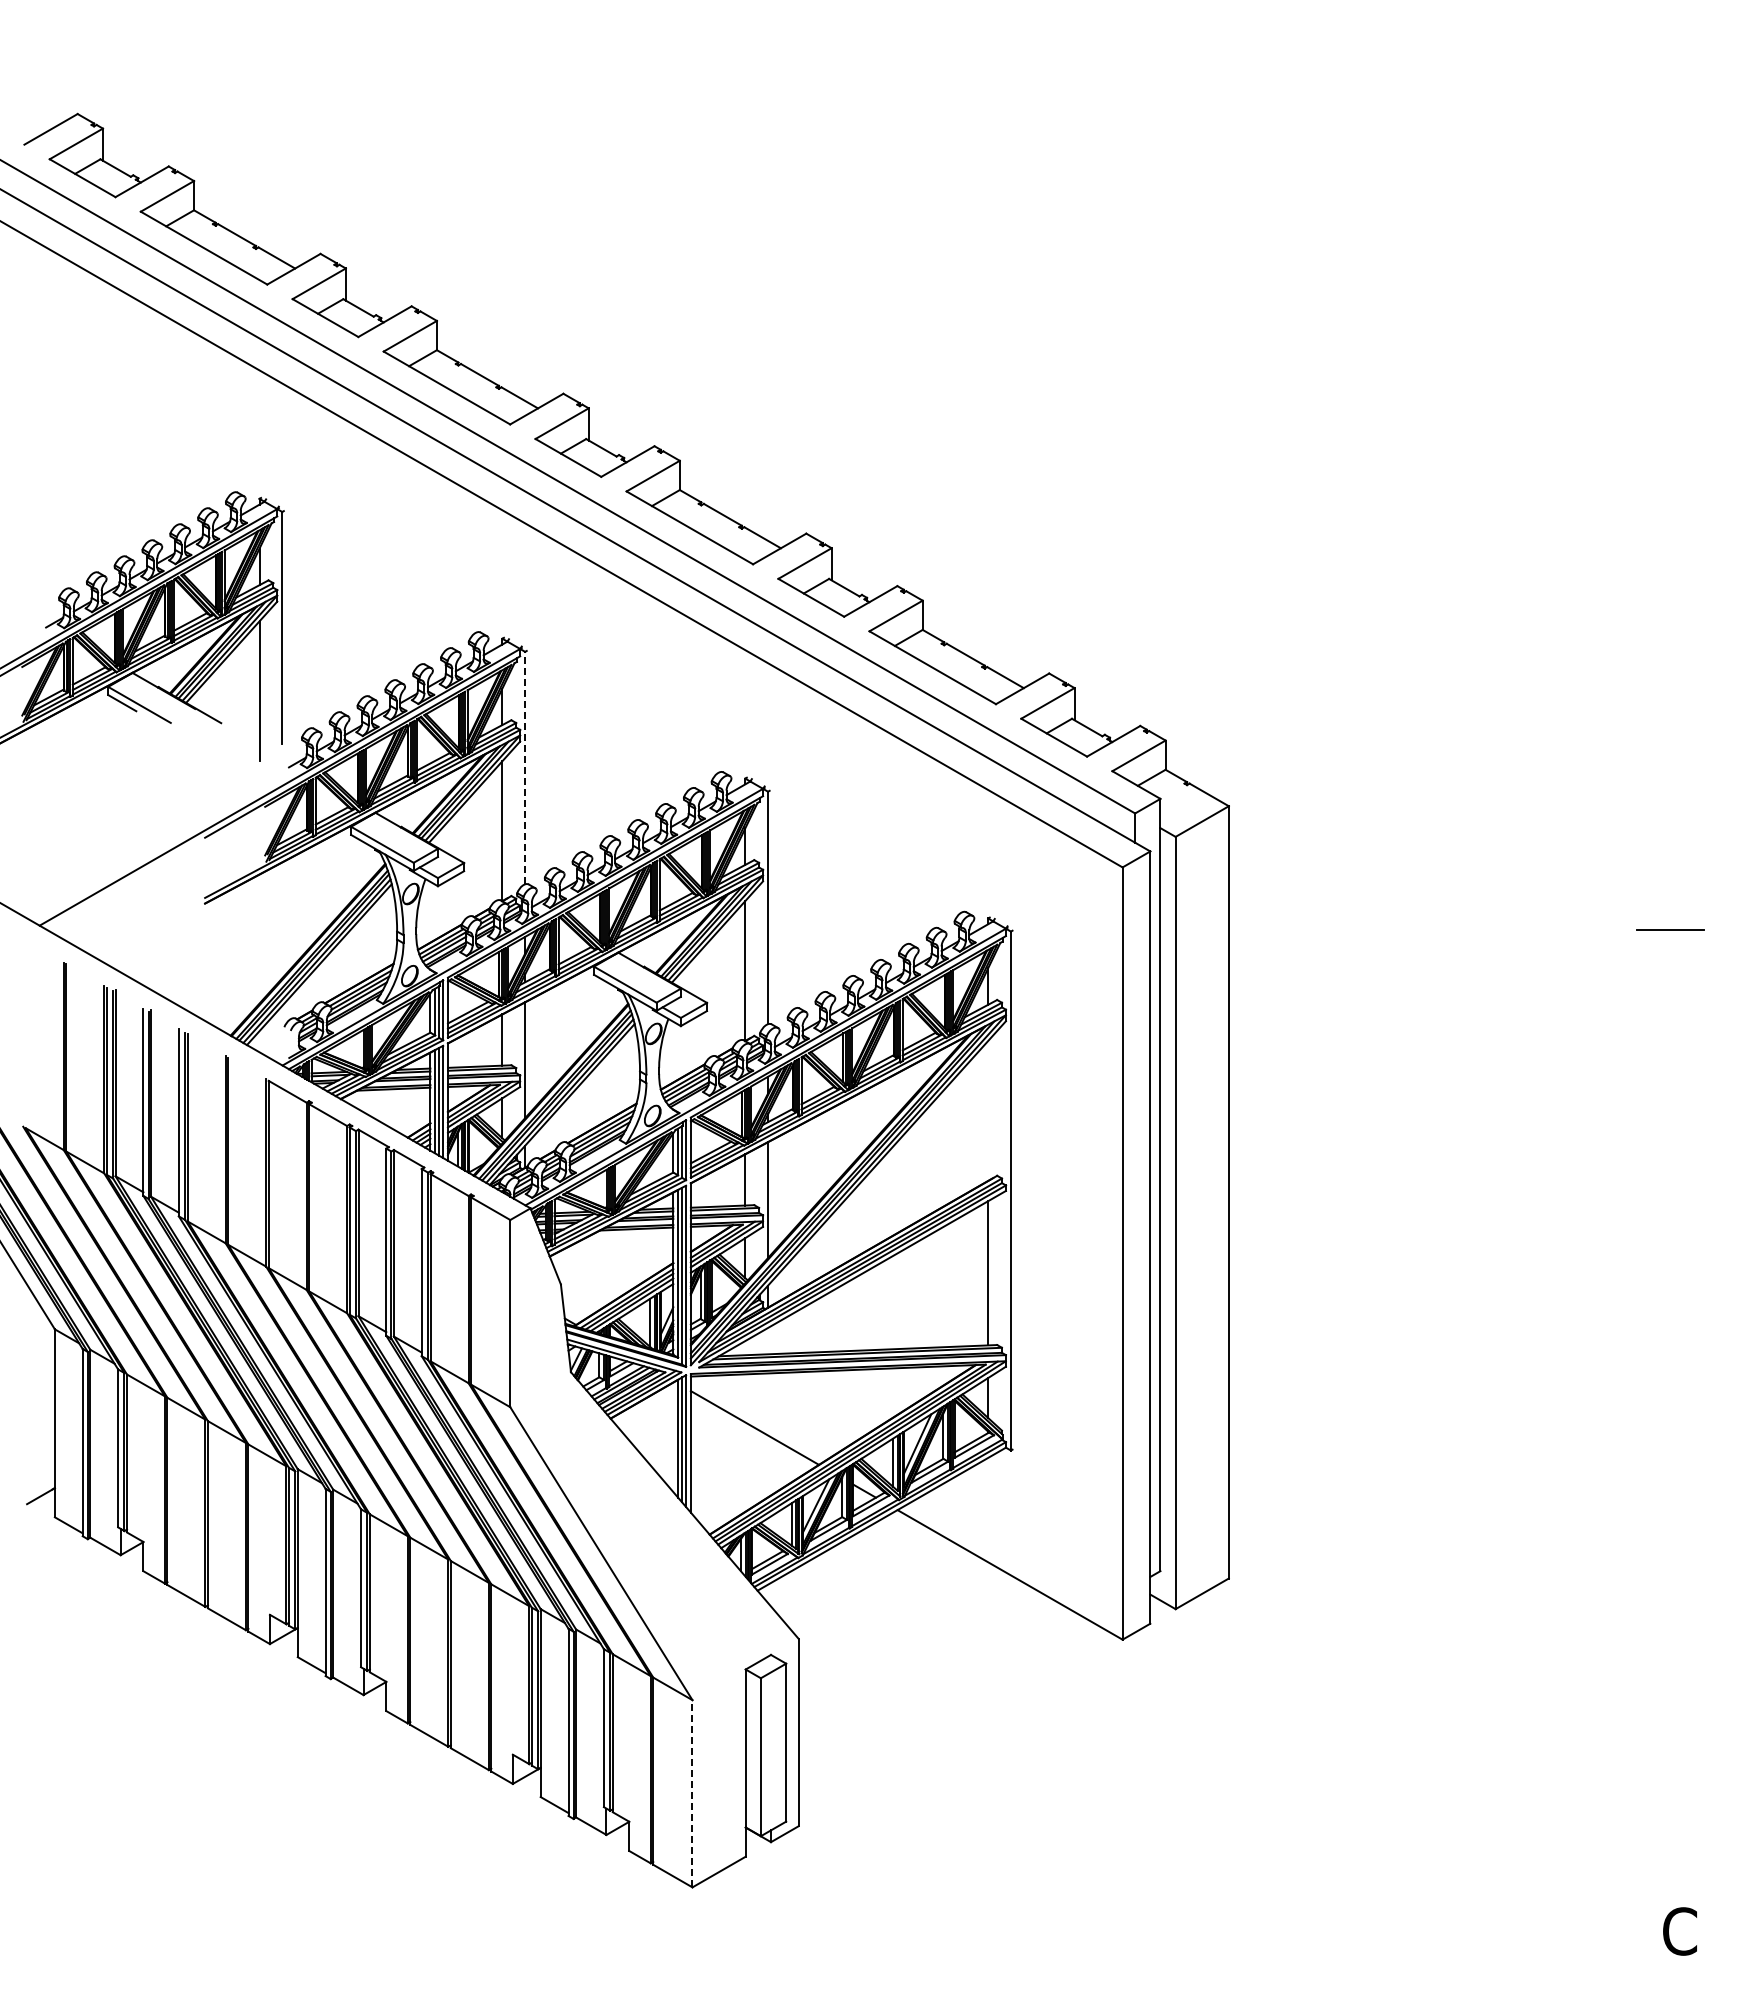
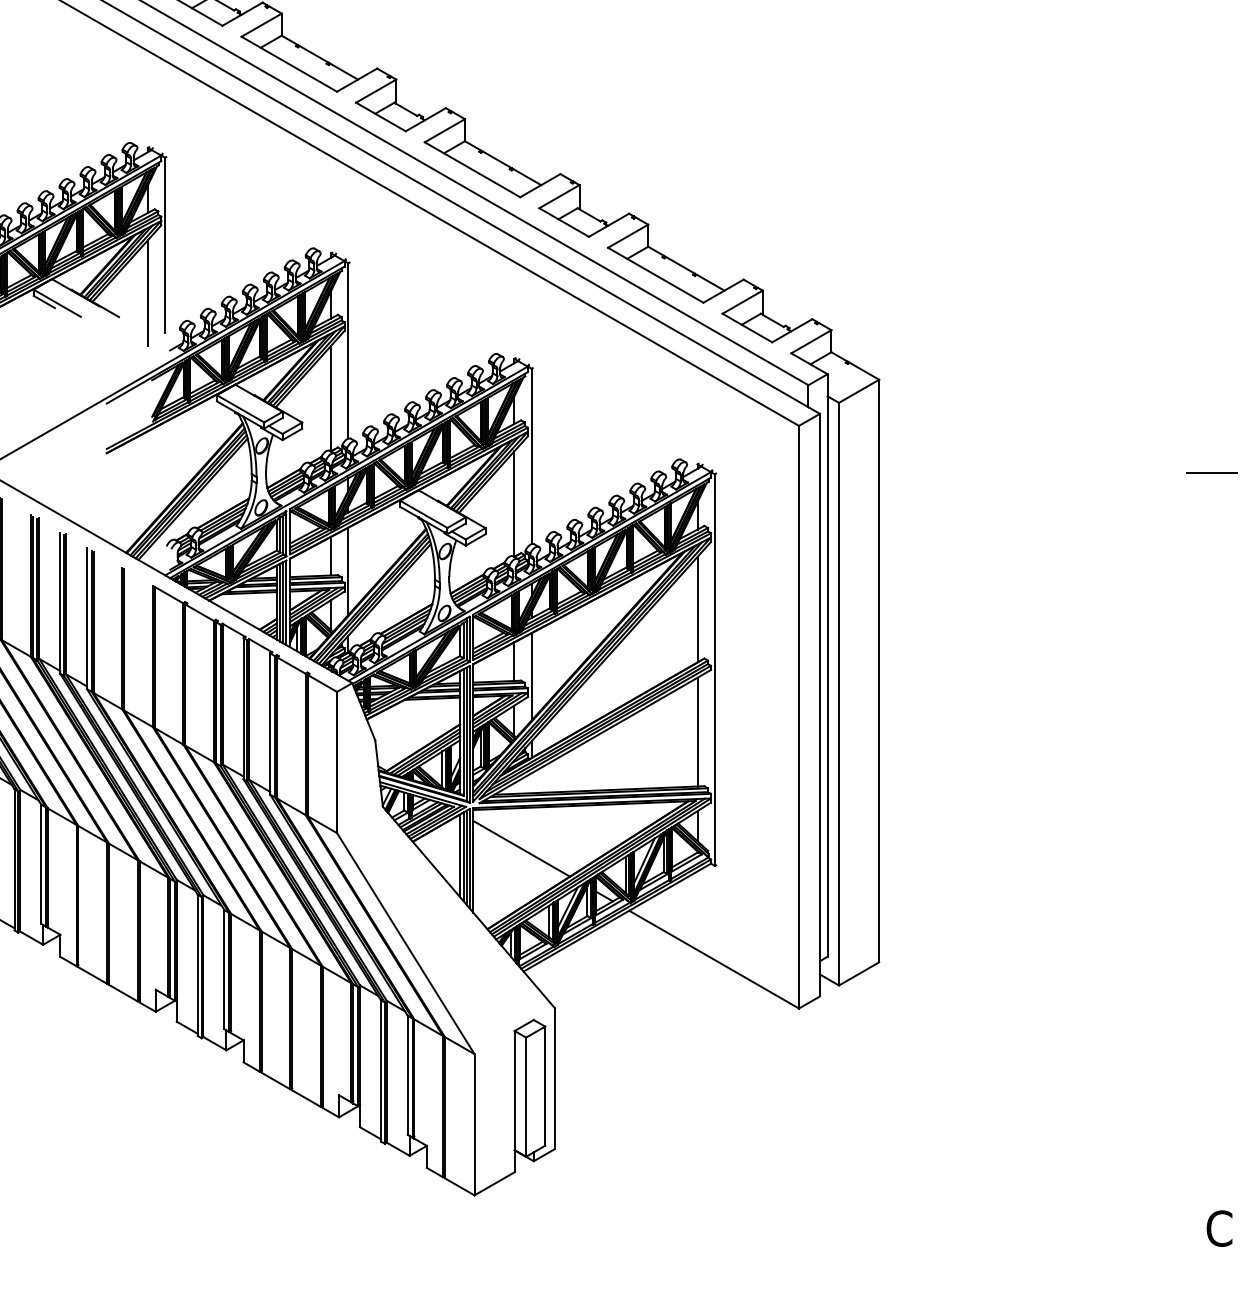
line: (525, 767) -> (348, 350), dashed -> solid
line: (988, 1110) -> (697, 609), added
line: (673, 1437) -> (460, 855), added
line: (692, 1793) -> (474, 1124), dashed -> solid

